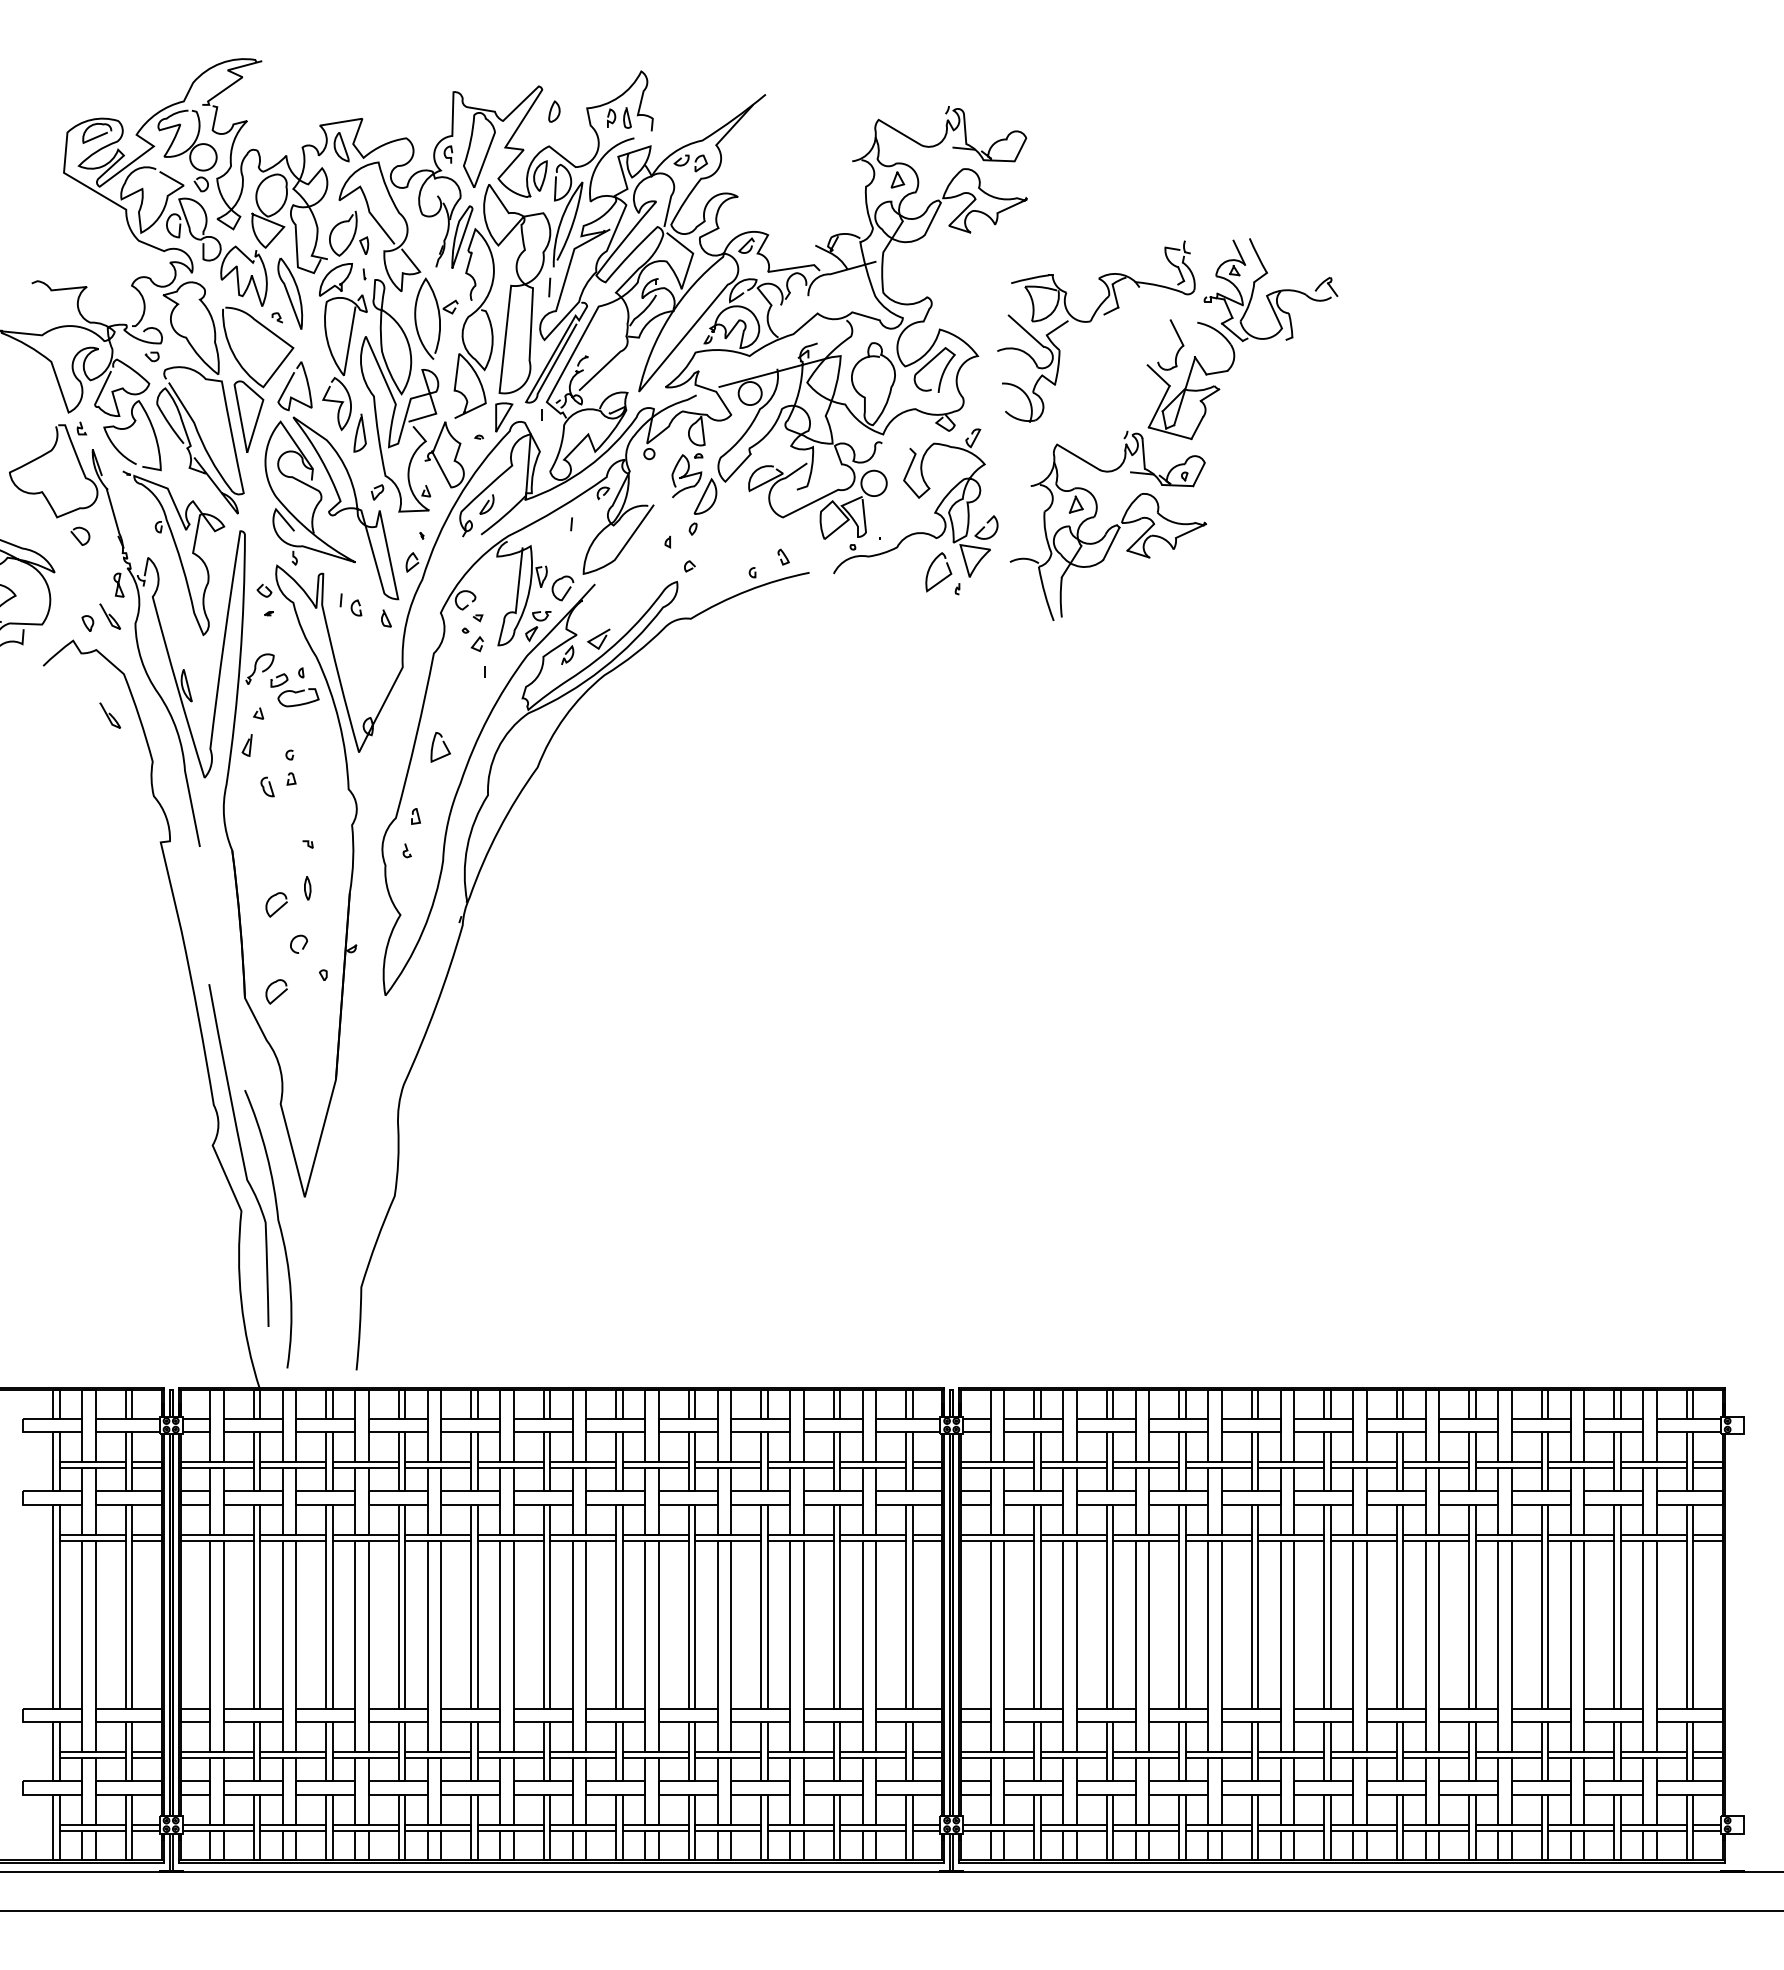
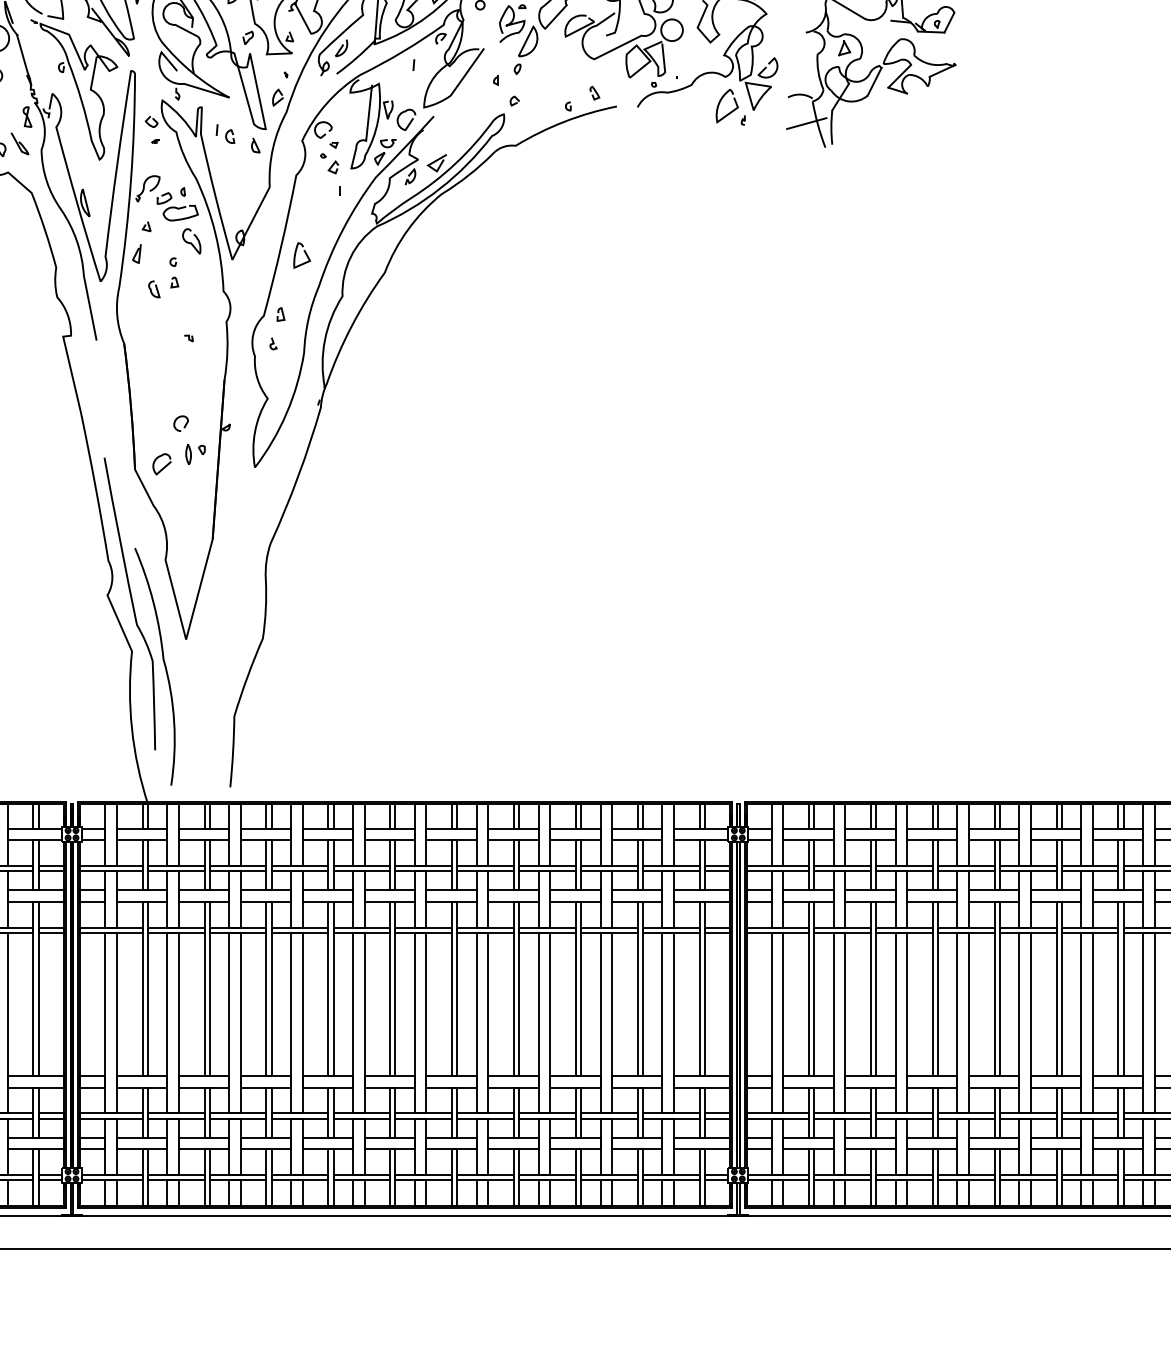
line: (1031, 592) -> (806, 123), added
curve: (110, 715) -> (20, 228), removed
curve: (311, 732) -> (191, 242), added
curve: (305, 888) -> (186, 454), moved
curve: (279, 907) -> (164, 392), removed

